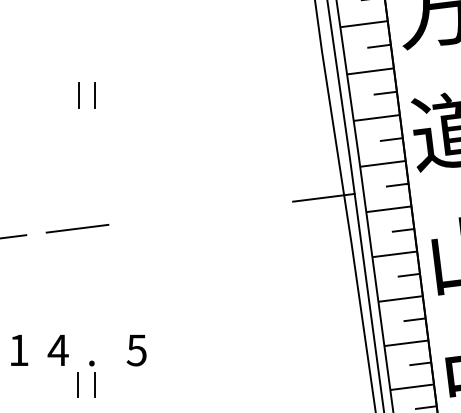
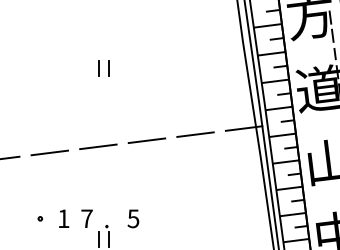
line: (241, 207) -> (195, 134), added
line: (158, 217) -> (146, 140), added
text: (57, 349) -> (86, 218), 4 -> 7

